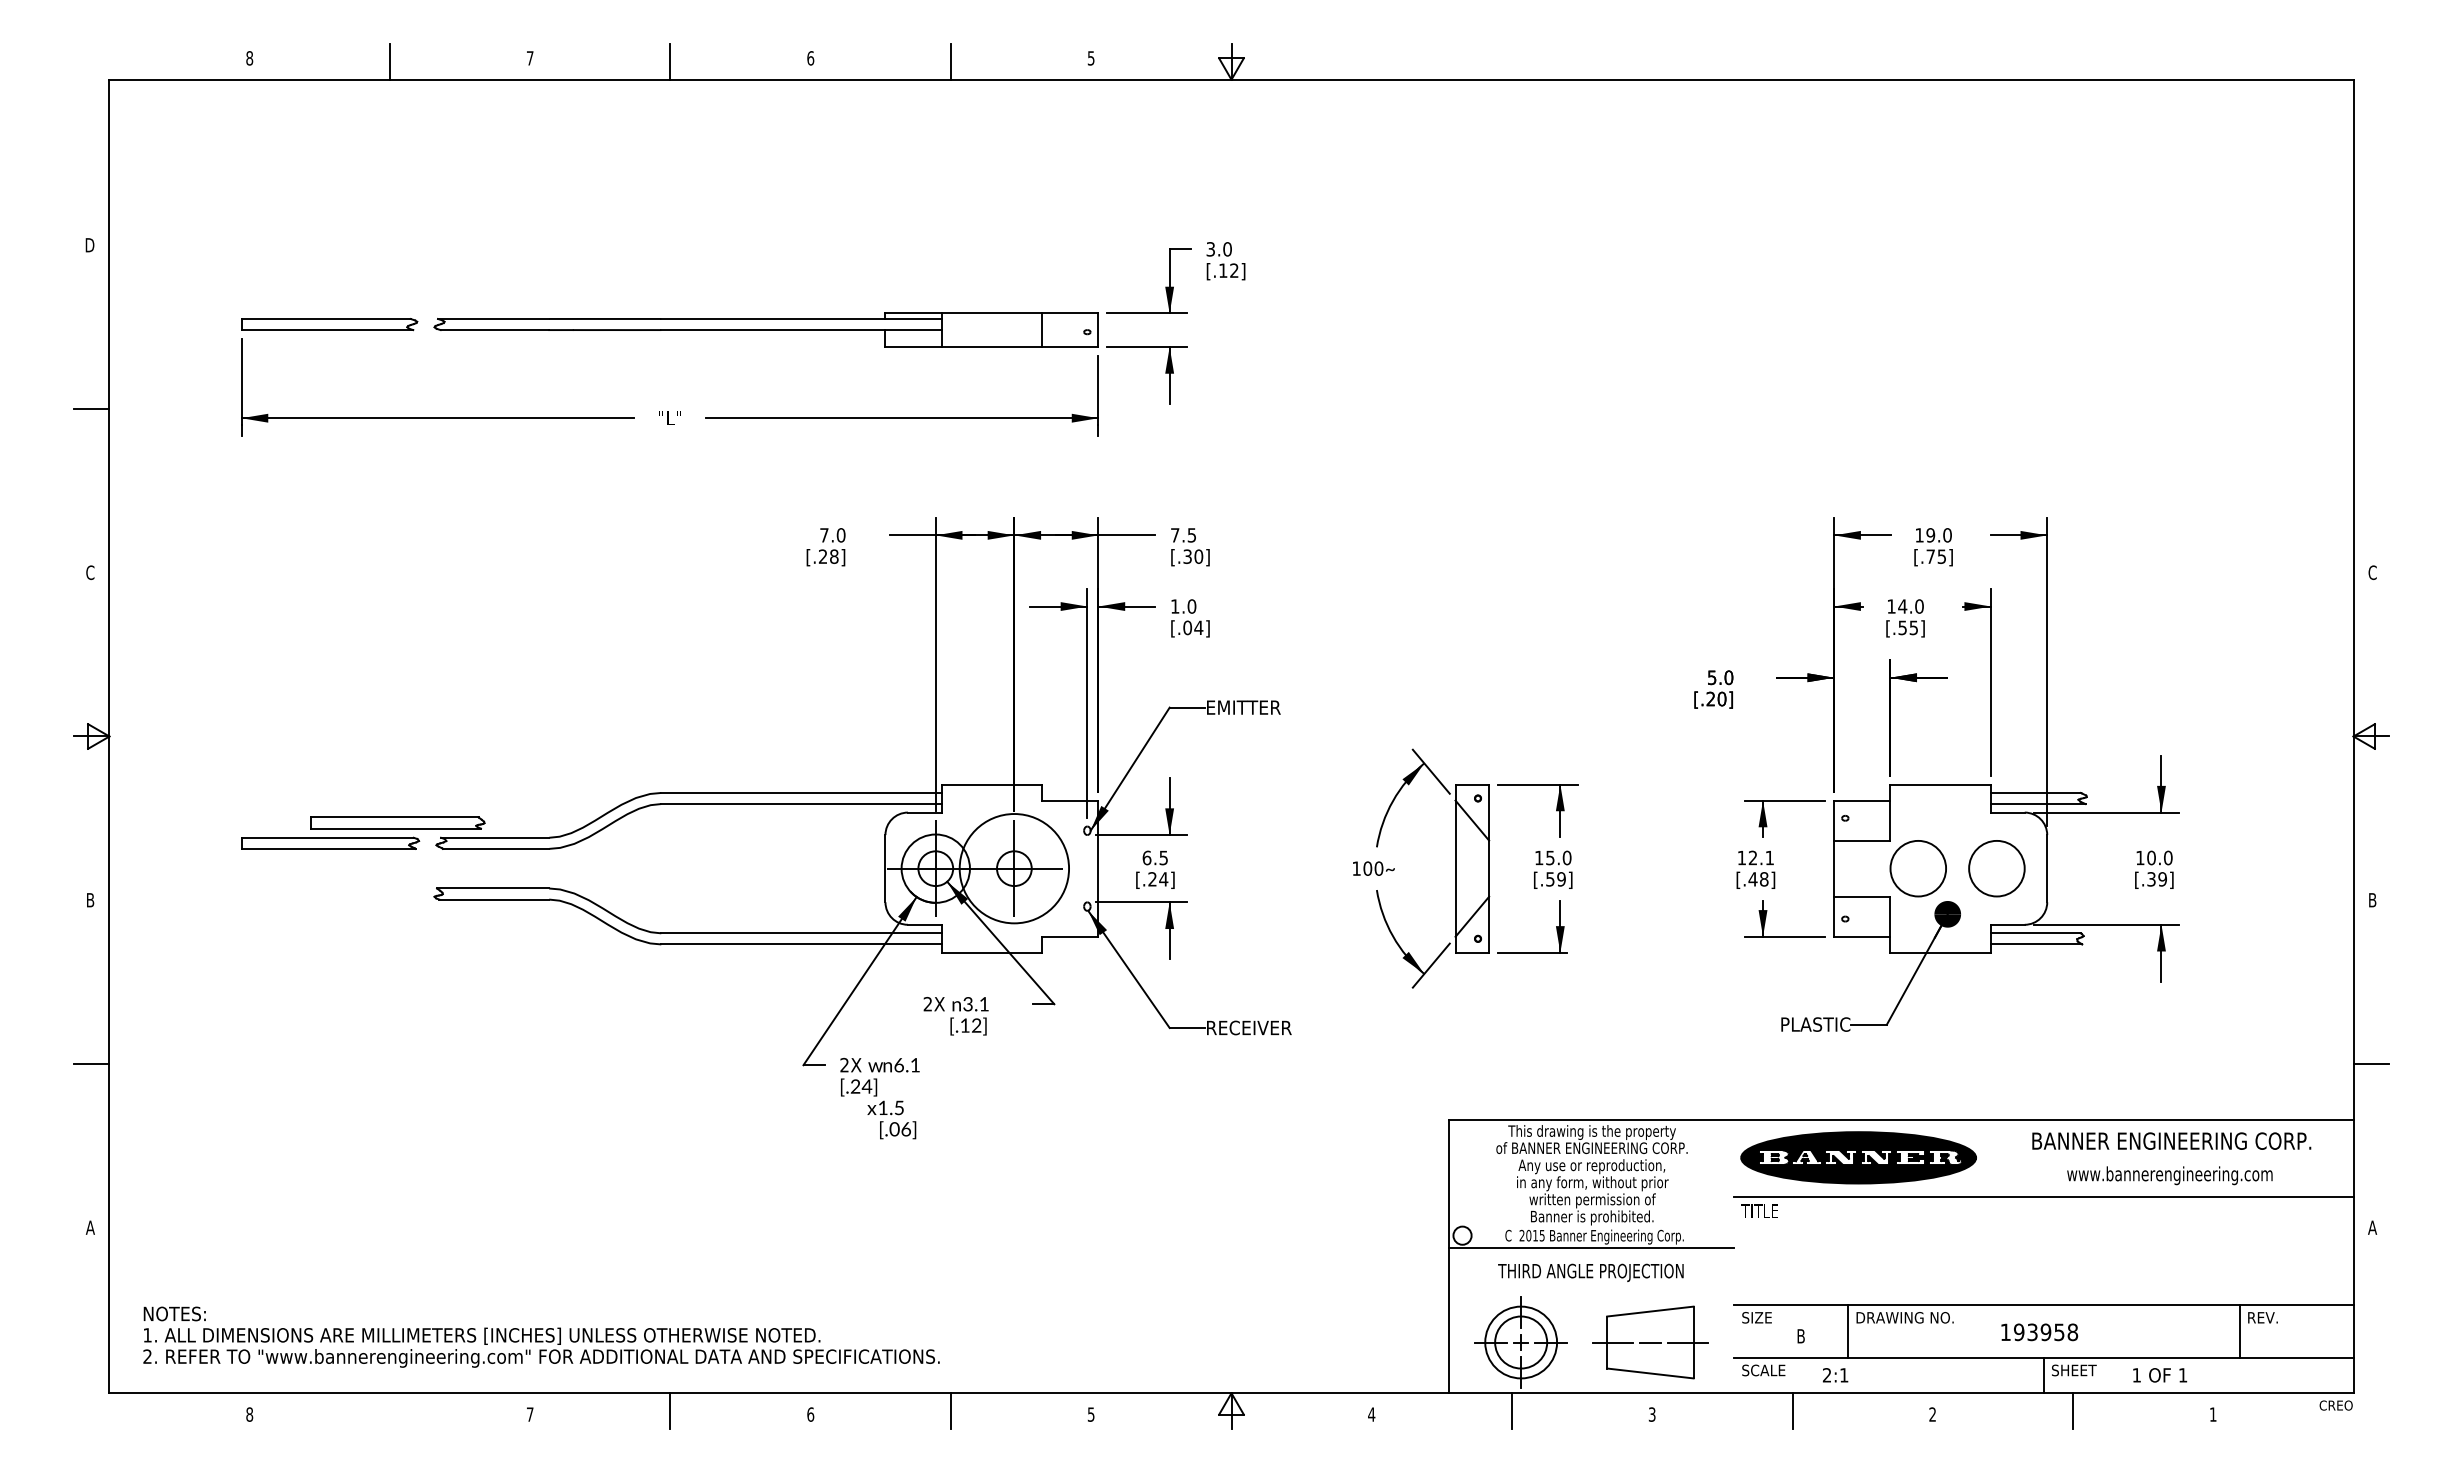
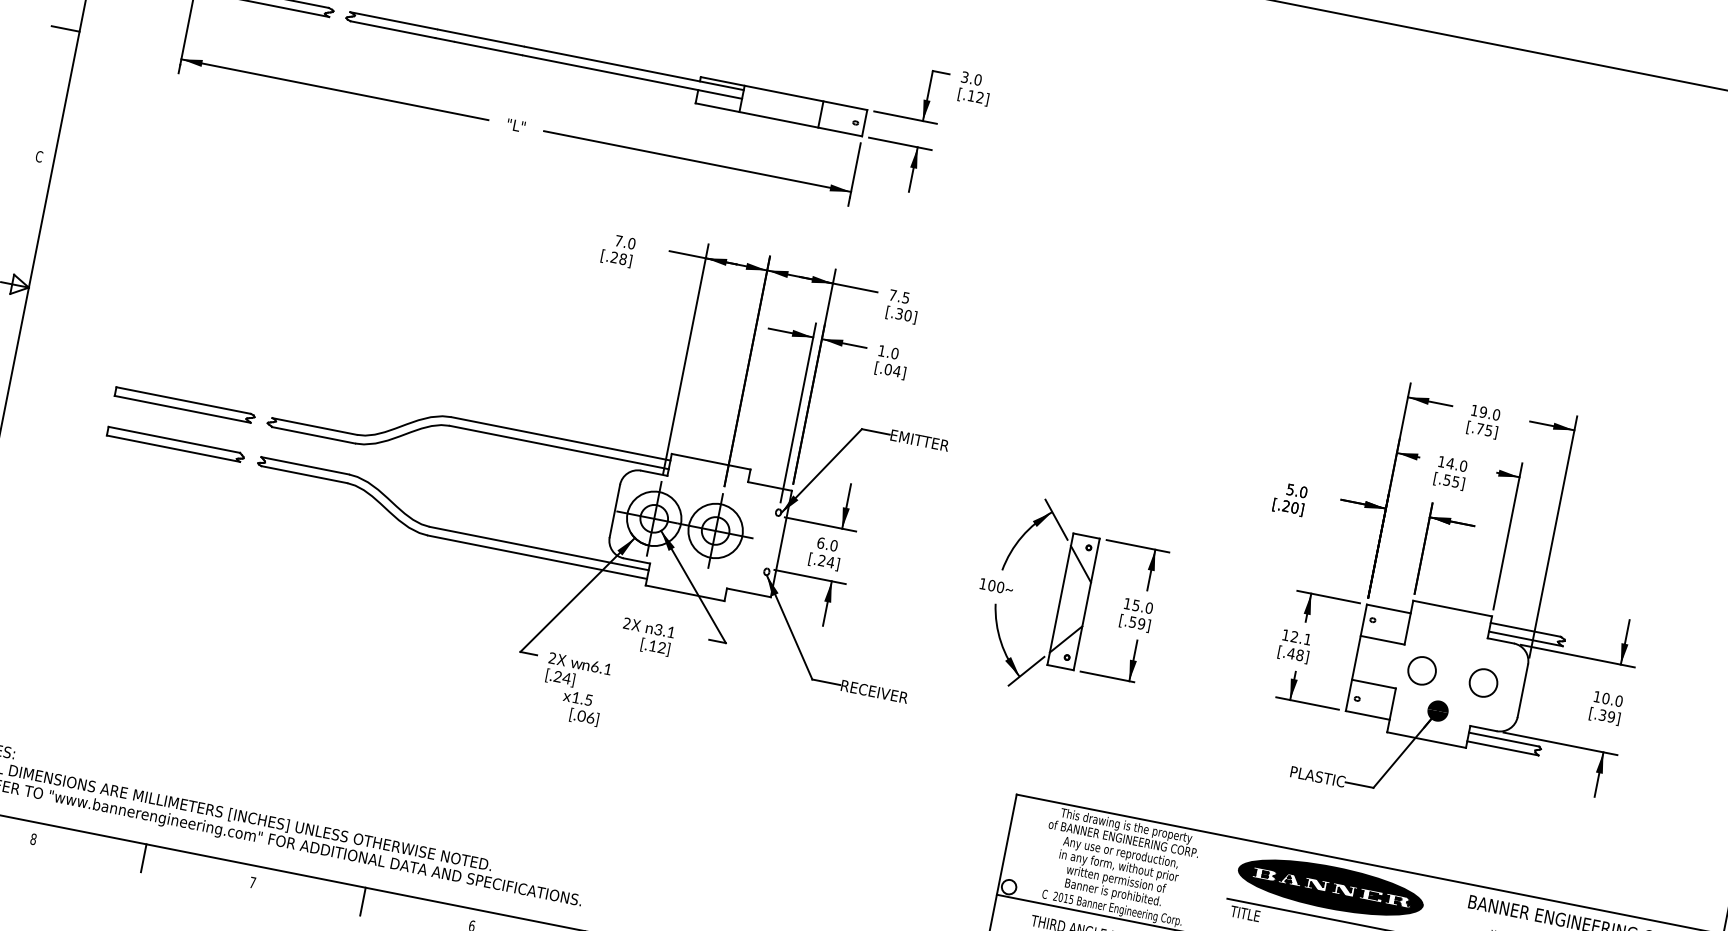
part: (397, 822) -> (175, 444), moved
text: (1163, 857) -> (833, 545), 6.5 -> 6.0
circle: (1014, 868) -> (715, 530), size x0.62
circle: (1917, 868) -> (1421, 670), size x0.62
circle: (1996, 868) -> (1483, 682), size x0.62
line: (389, 1410) -> (143, 857), added

